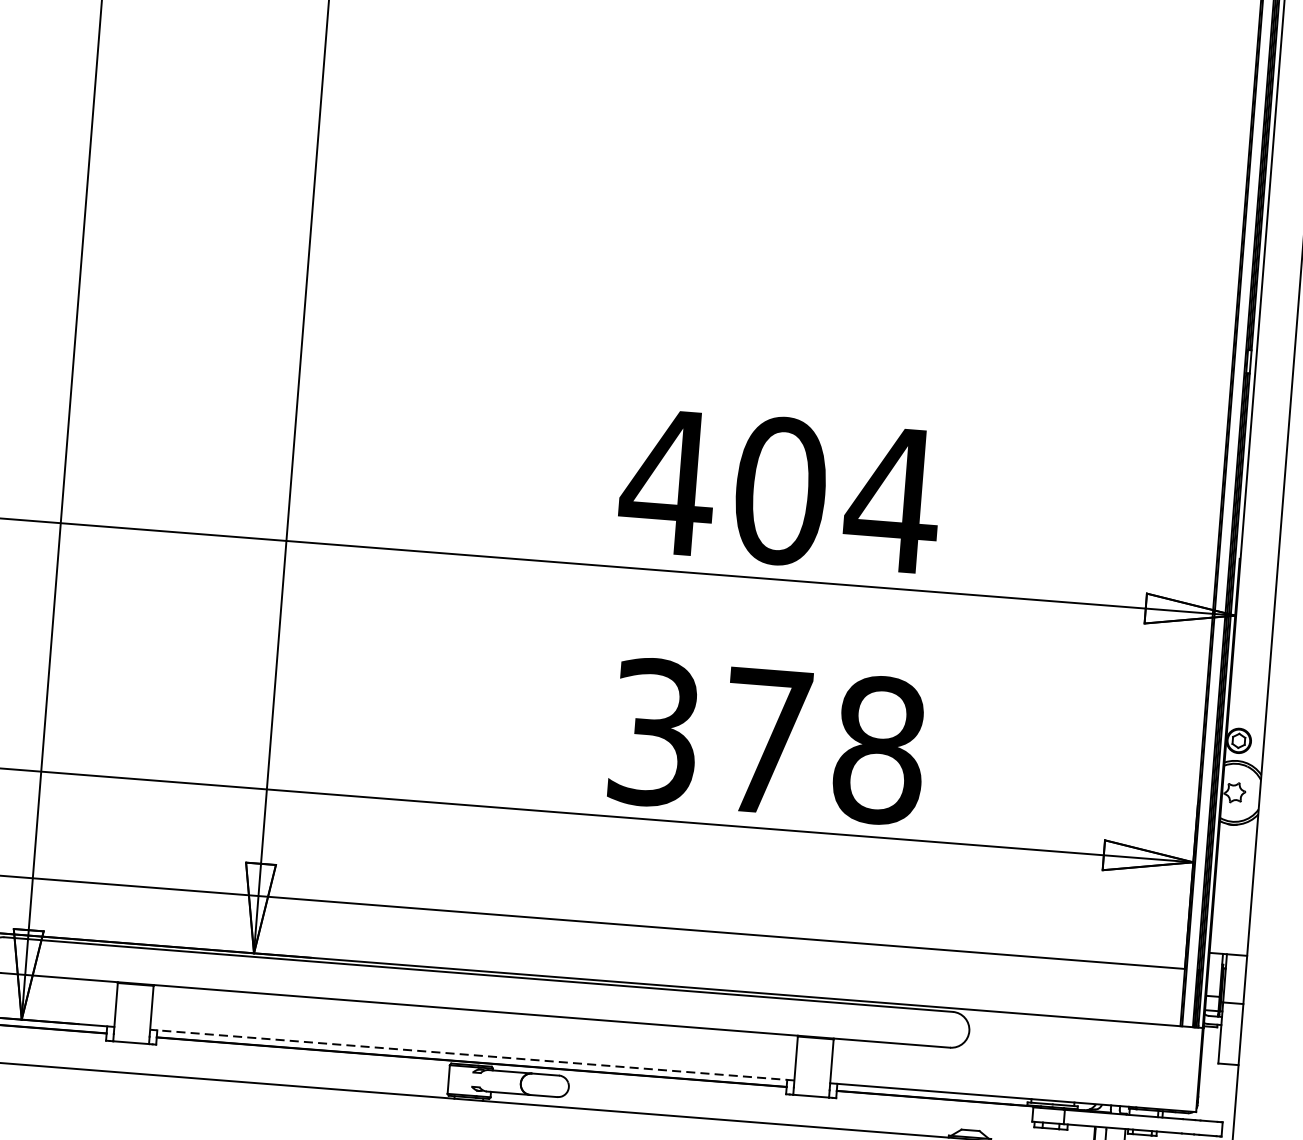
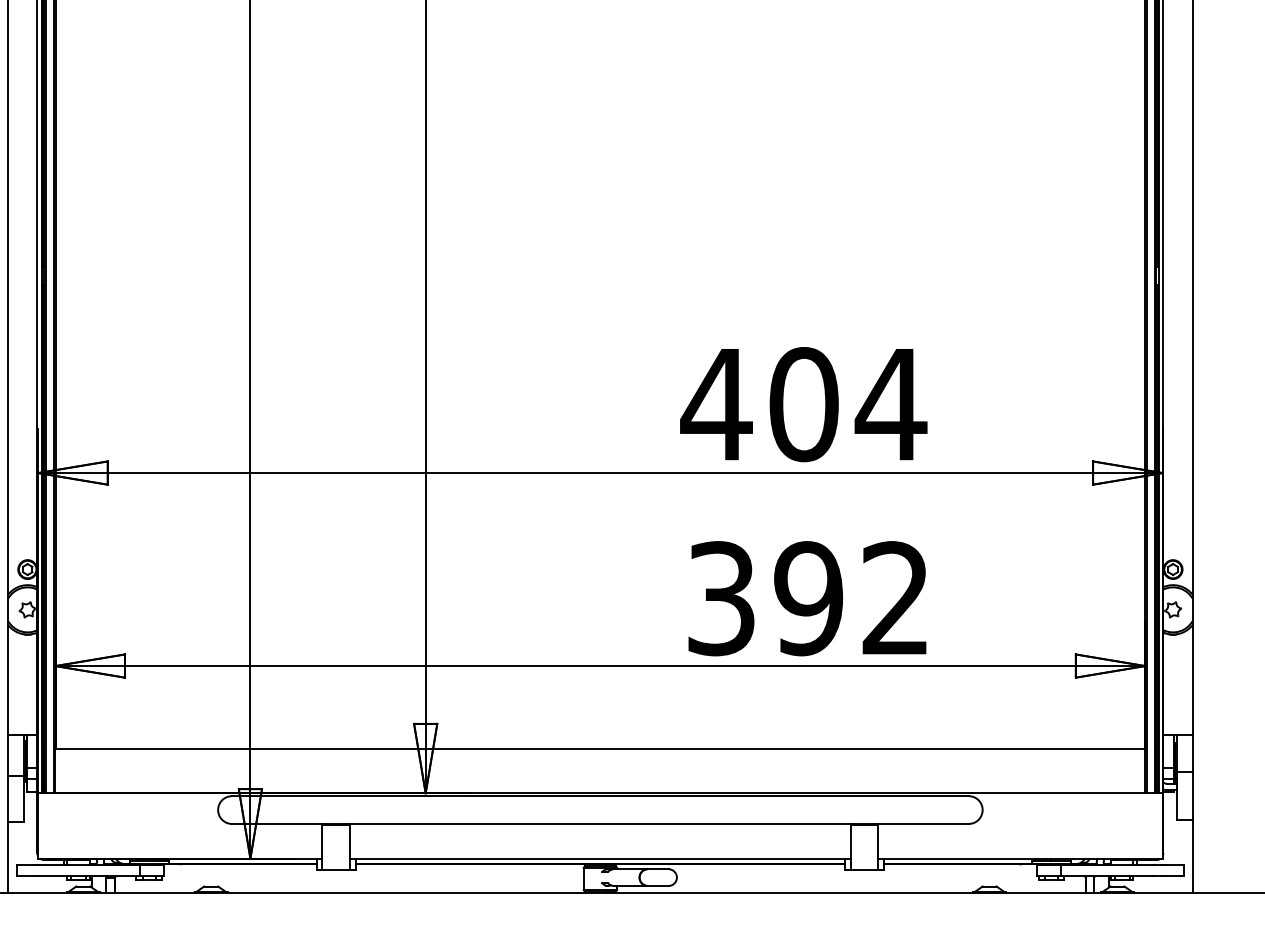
text: (823, 745) -> (852, 598), 378 -> 392
line: (471, 1054) -> (599, 858), dashed -> solid

